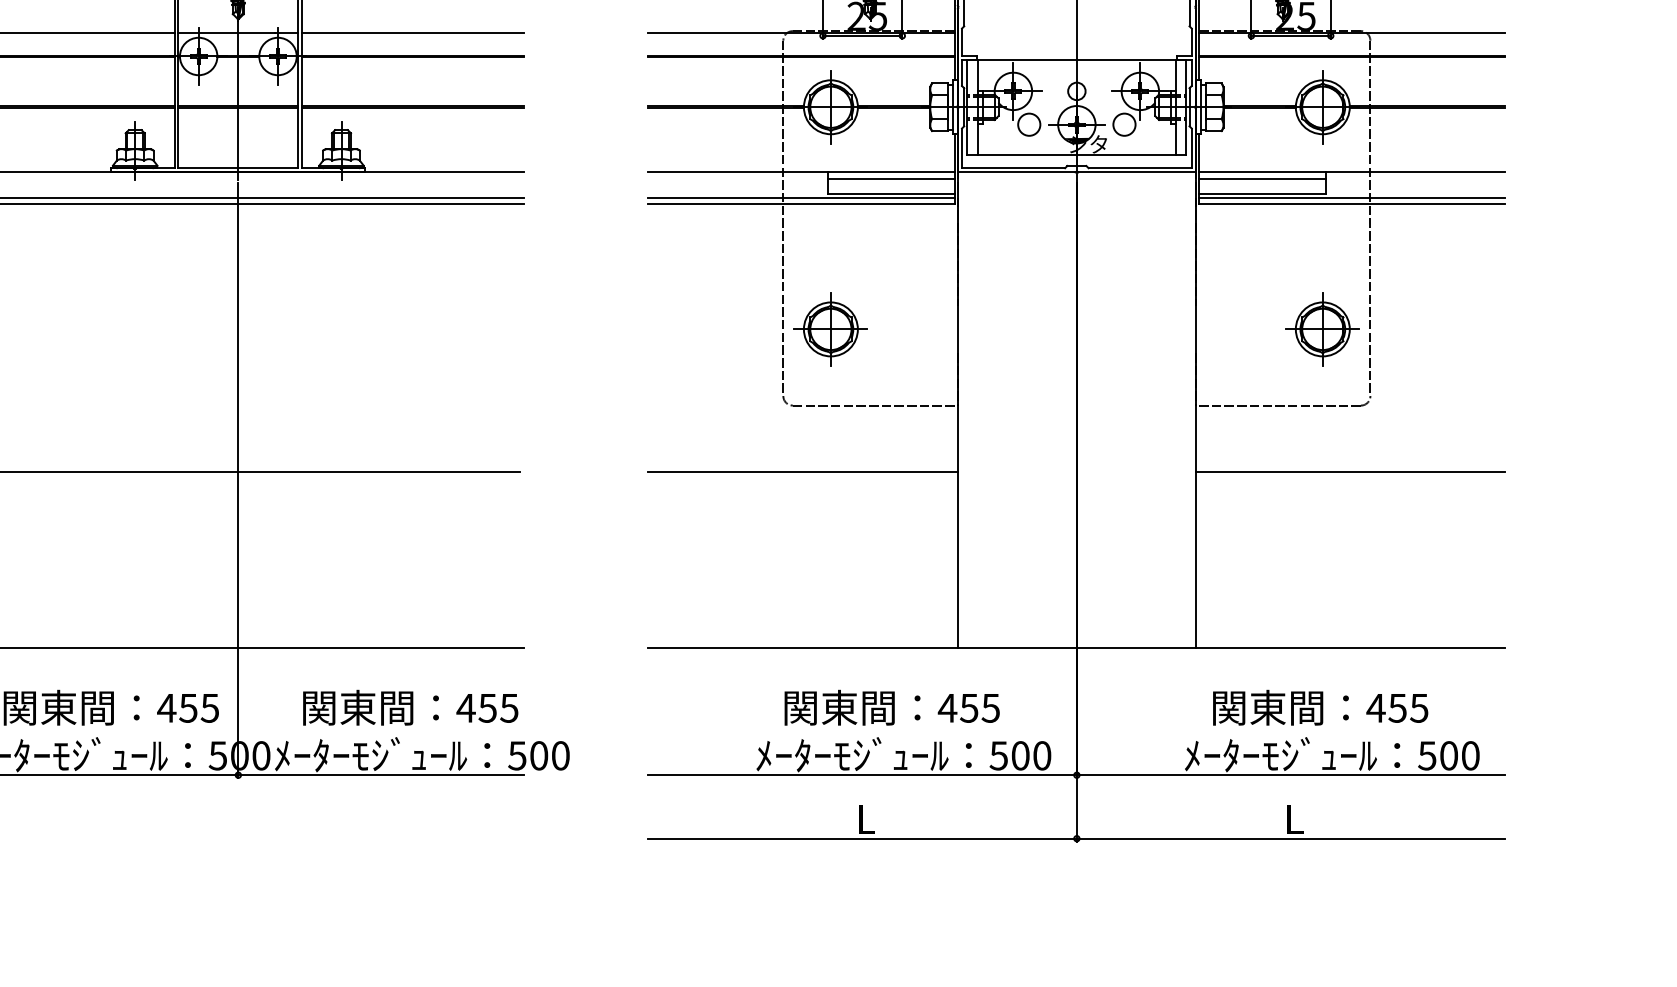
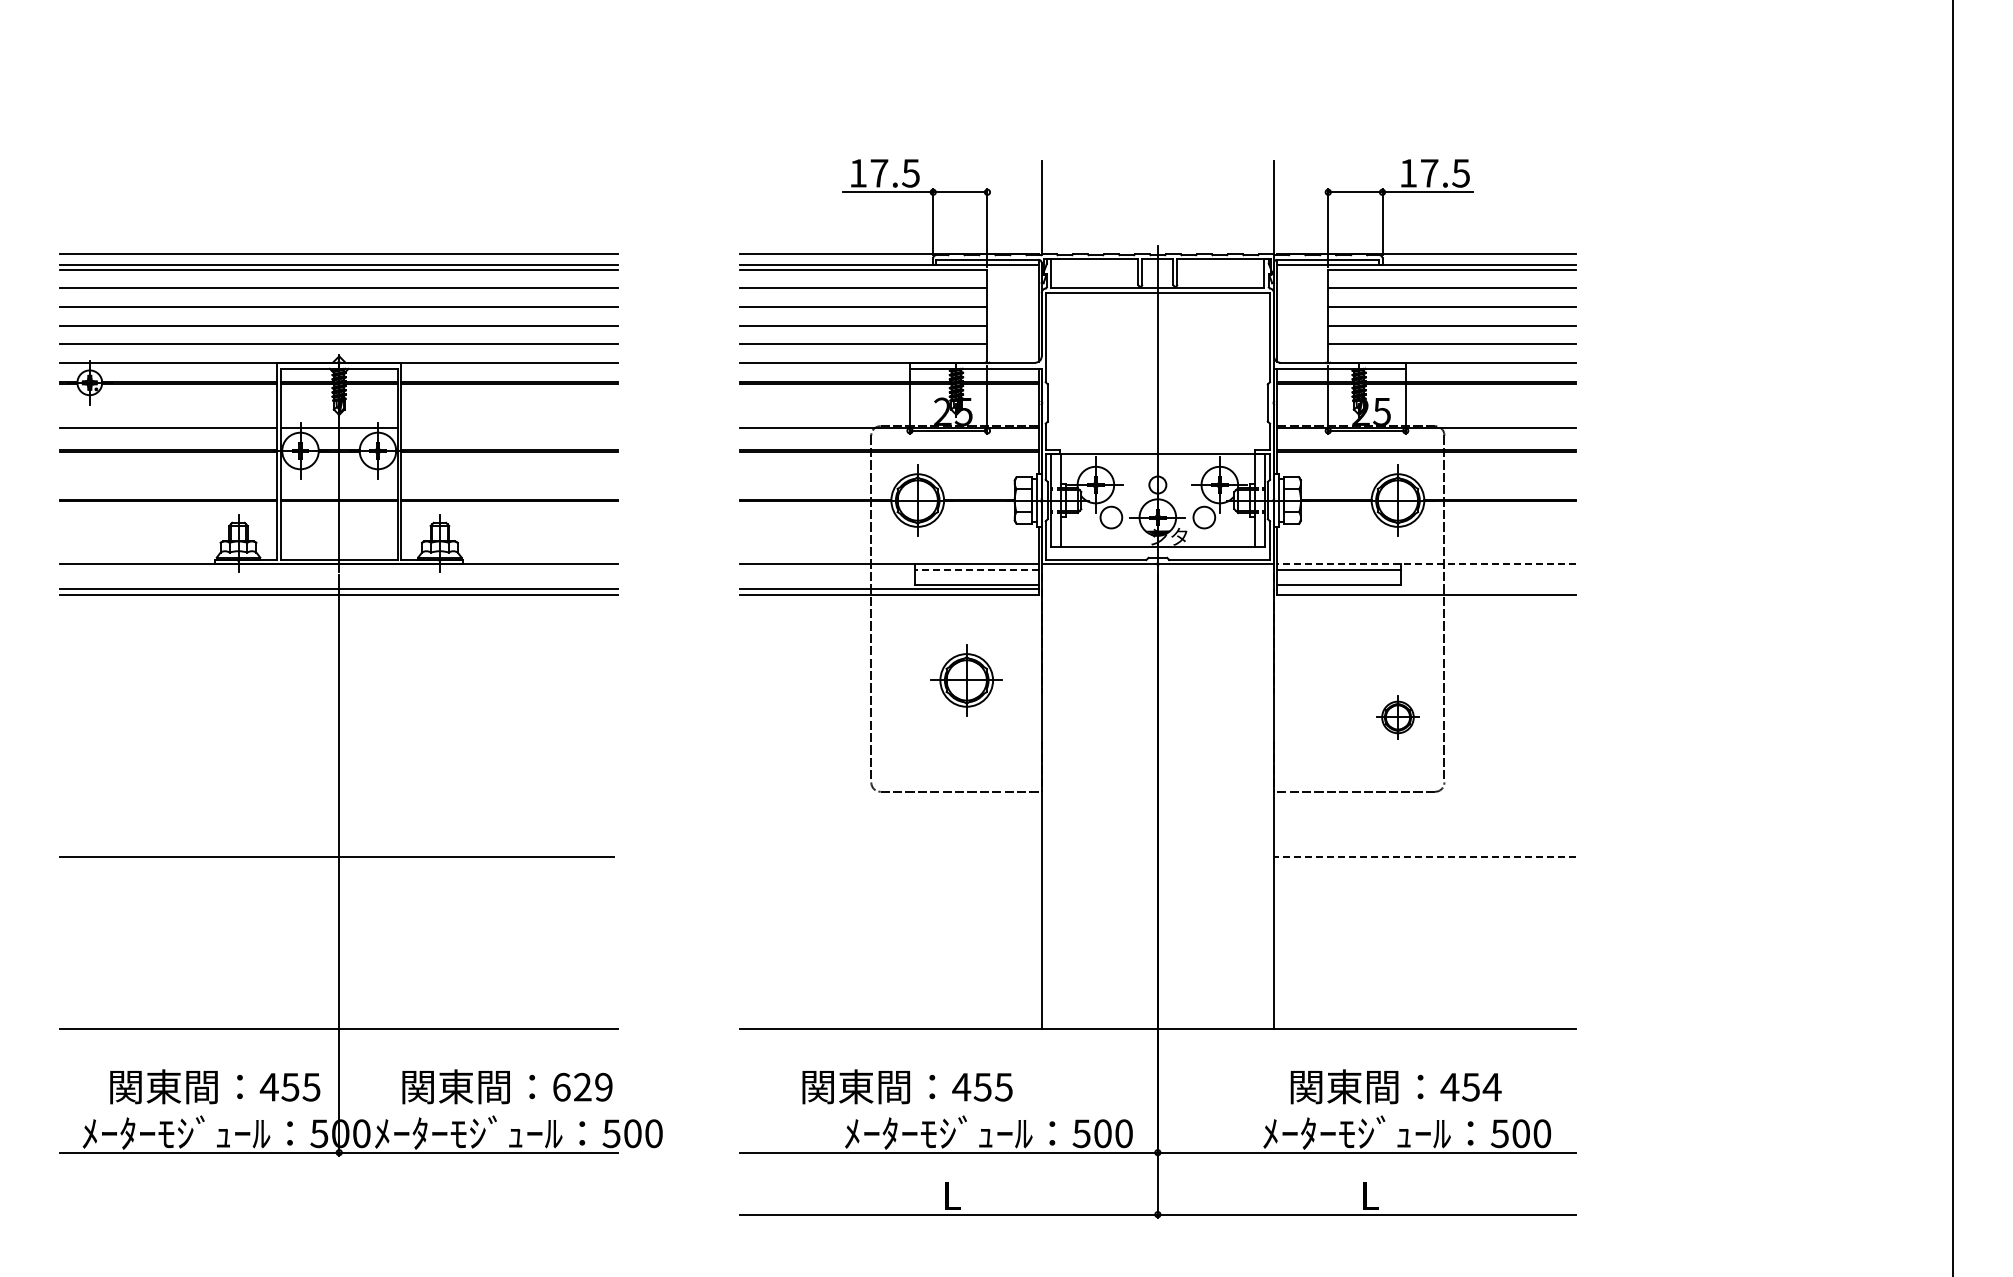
line: (412, 32) -> (509, 427), removed
line: (1352, 172) -> (1426, 564), solid -> dashed
line: (891, 178) -> (976, 570), solid -> dashed
line: (1352, 197) -> (1426, 588), removed
part: (830, 329) -> (966, 680), moved
part: (1322, 329) -> (1397, 717), size x0.6
line: (803, 471) -> (890, 856), removed
line: (1349, 471) -> (1424, 856), solid -> dashed
text: (487, 707) -> (582, 1086), 455 -> 629
text: (892, 707) -> (907, 1086), moved
text: (1418, 708) -> (1491, 1087), 455 -> 454

